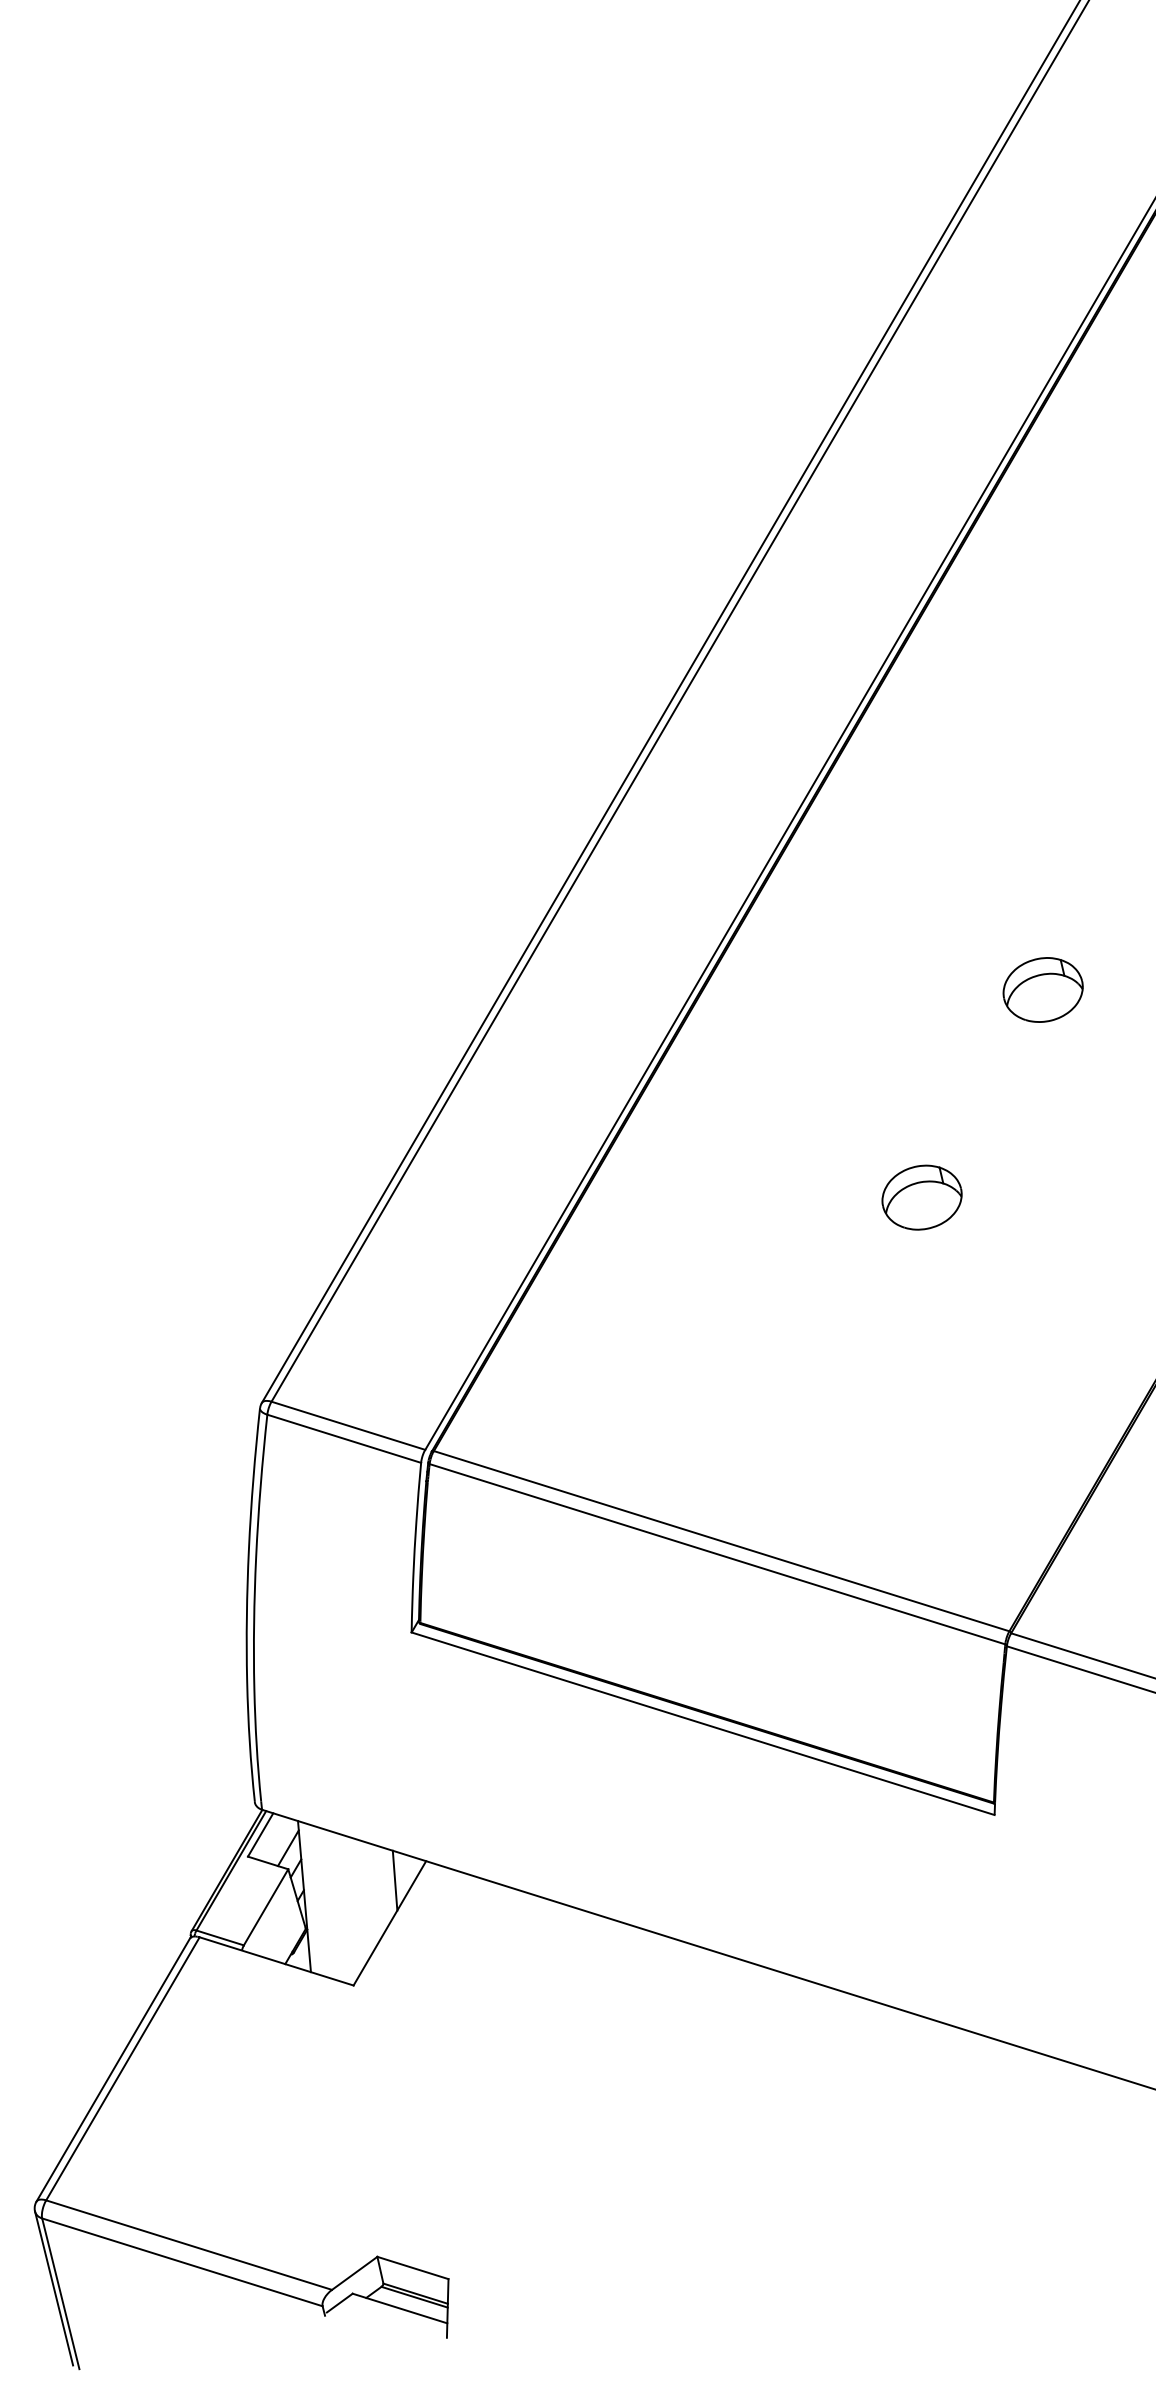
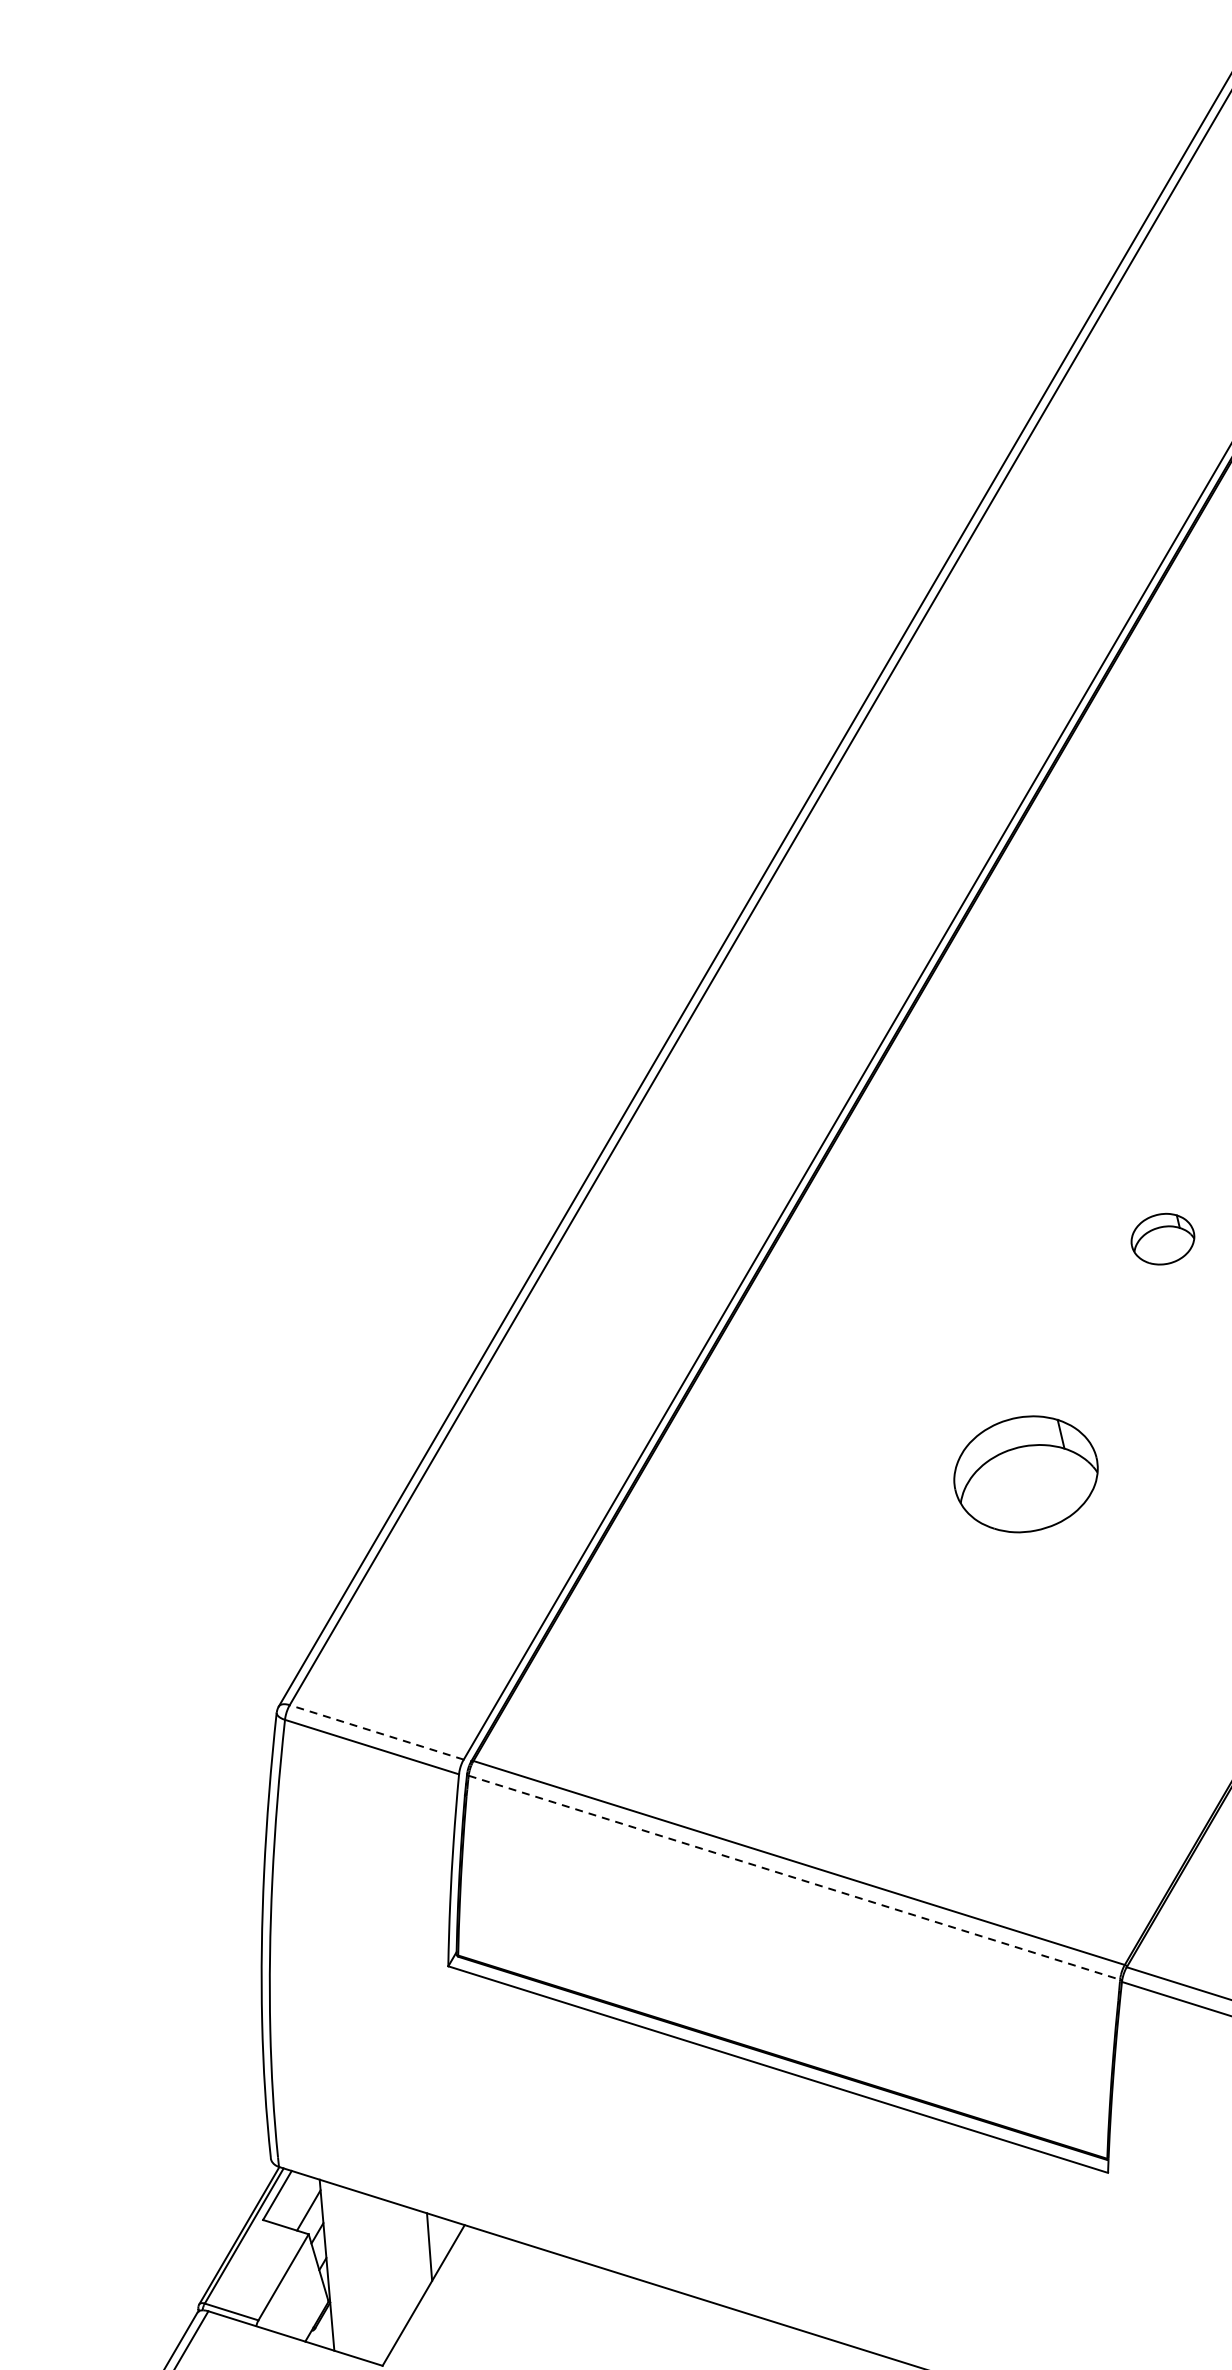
part: (1042, 989) -> (1162, 1238), size x0.7
part: (921, 1197) -> (1025, 1474), size x1.6
line: (348, 1425) -> (376, 1732), solid -> dashed
line: (717, 1554) -> (794, 1878), solid -> dashed

